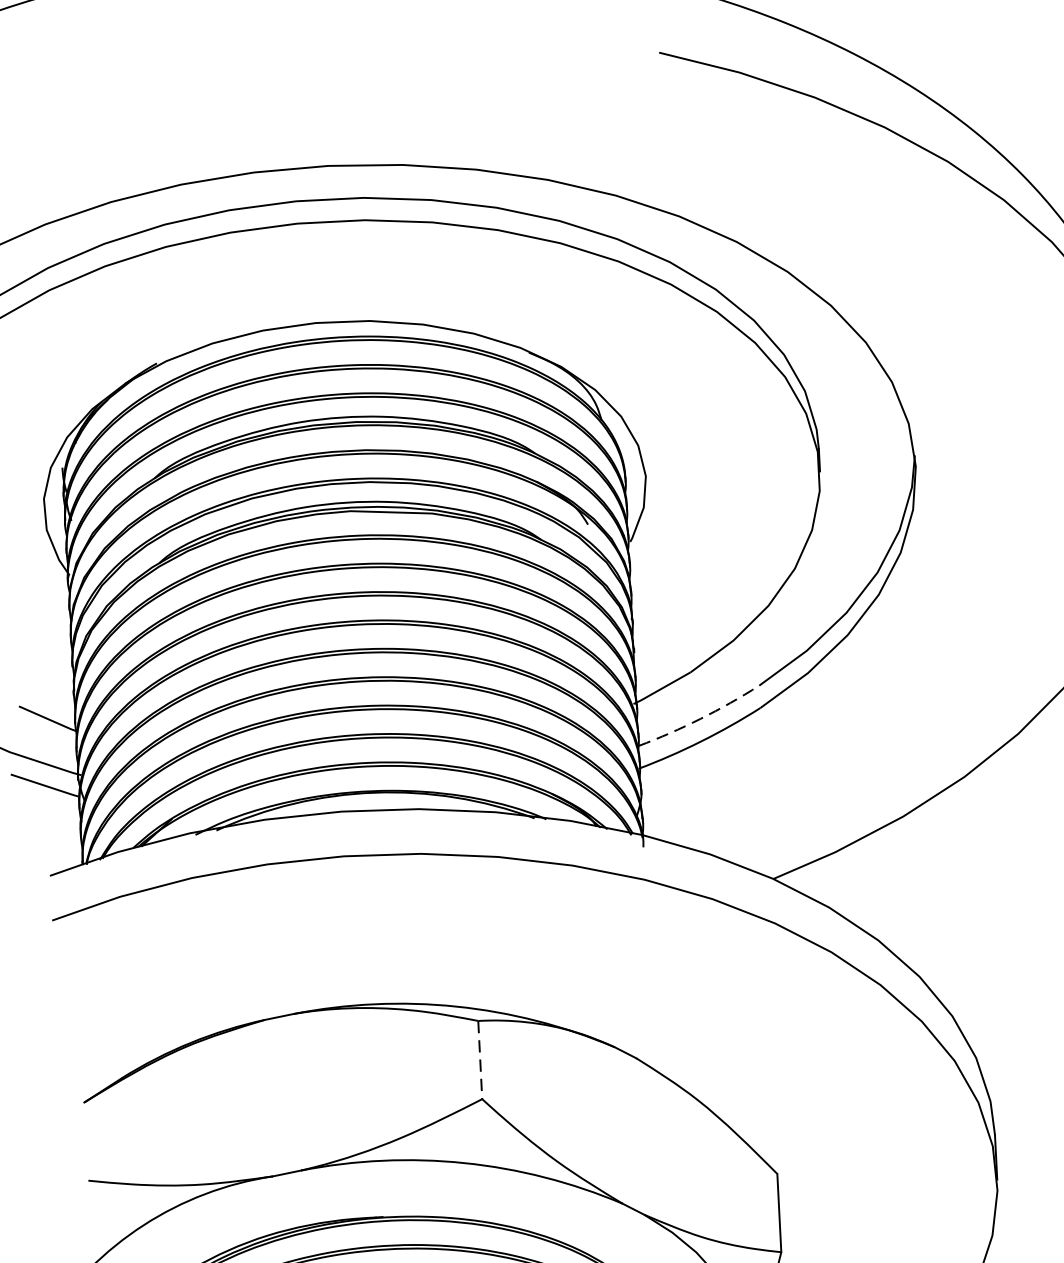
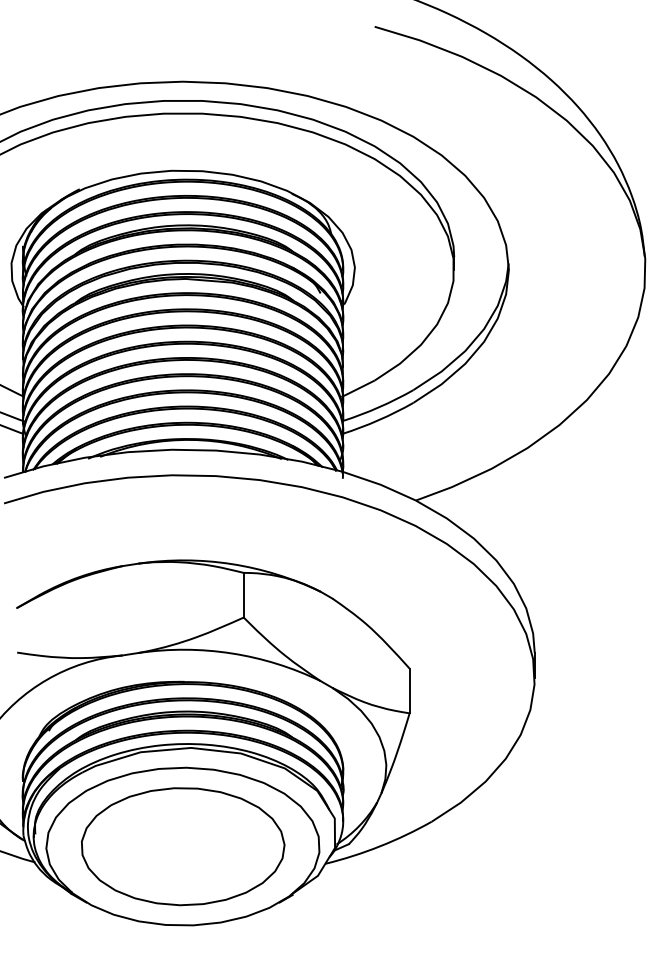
arc: (701, 719) -> (379, 407), dashed -> solid
line: (479, 1060) -> (243, 595), dashed -> solid

